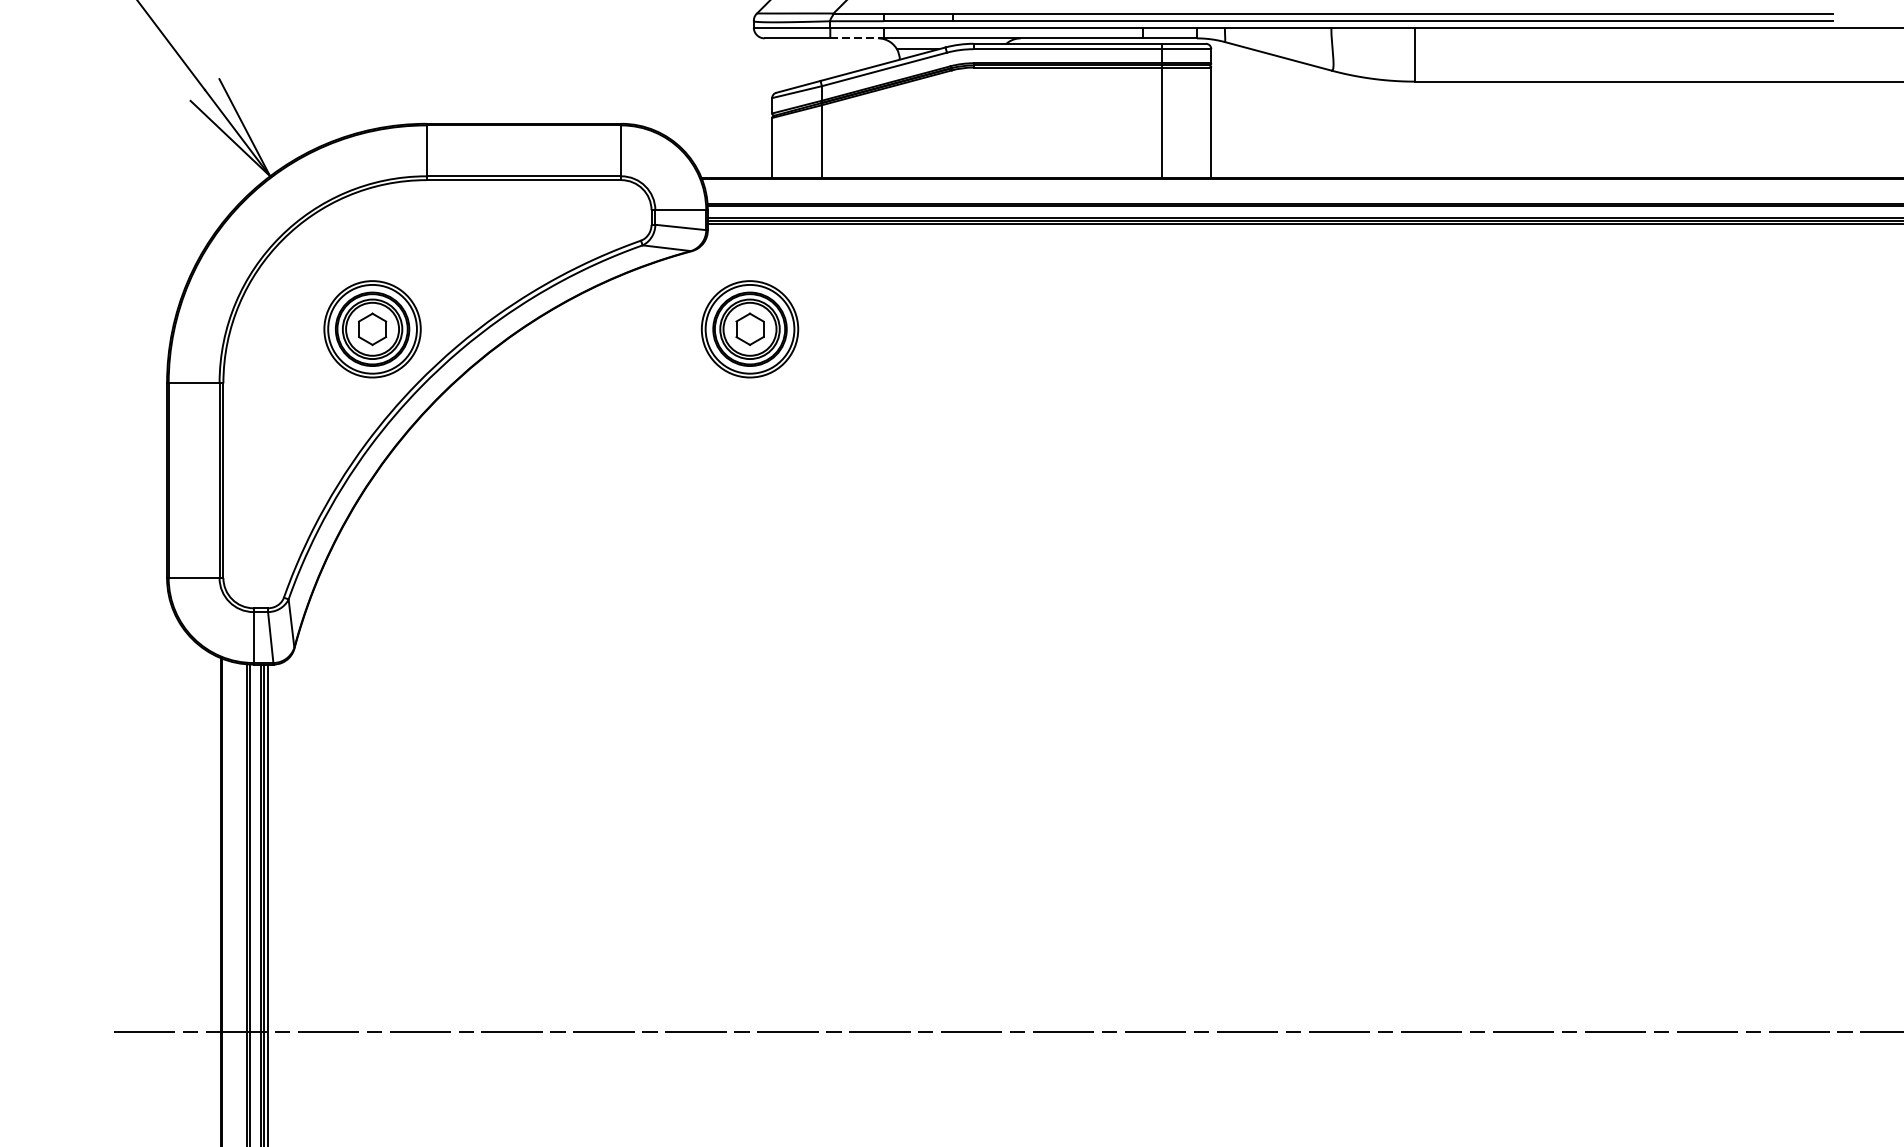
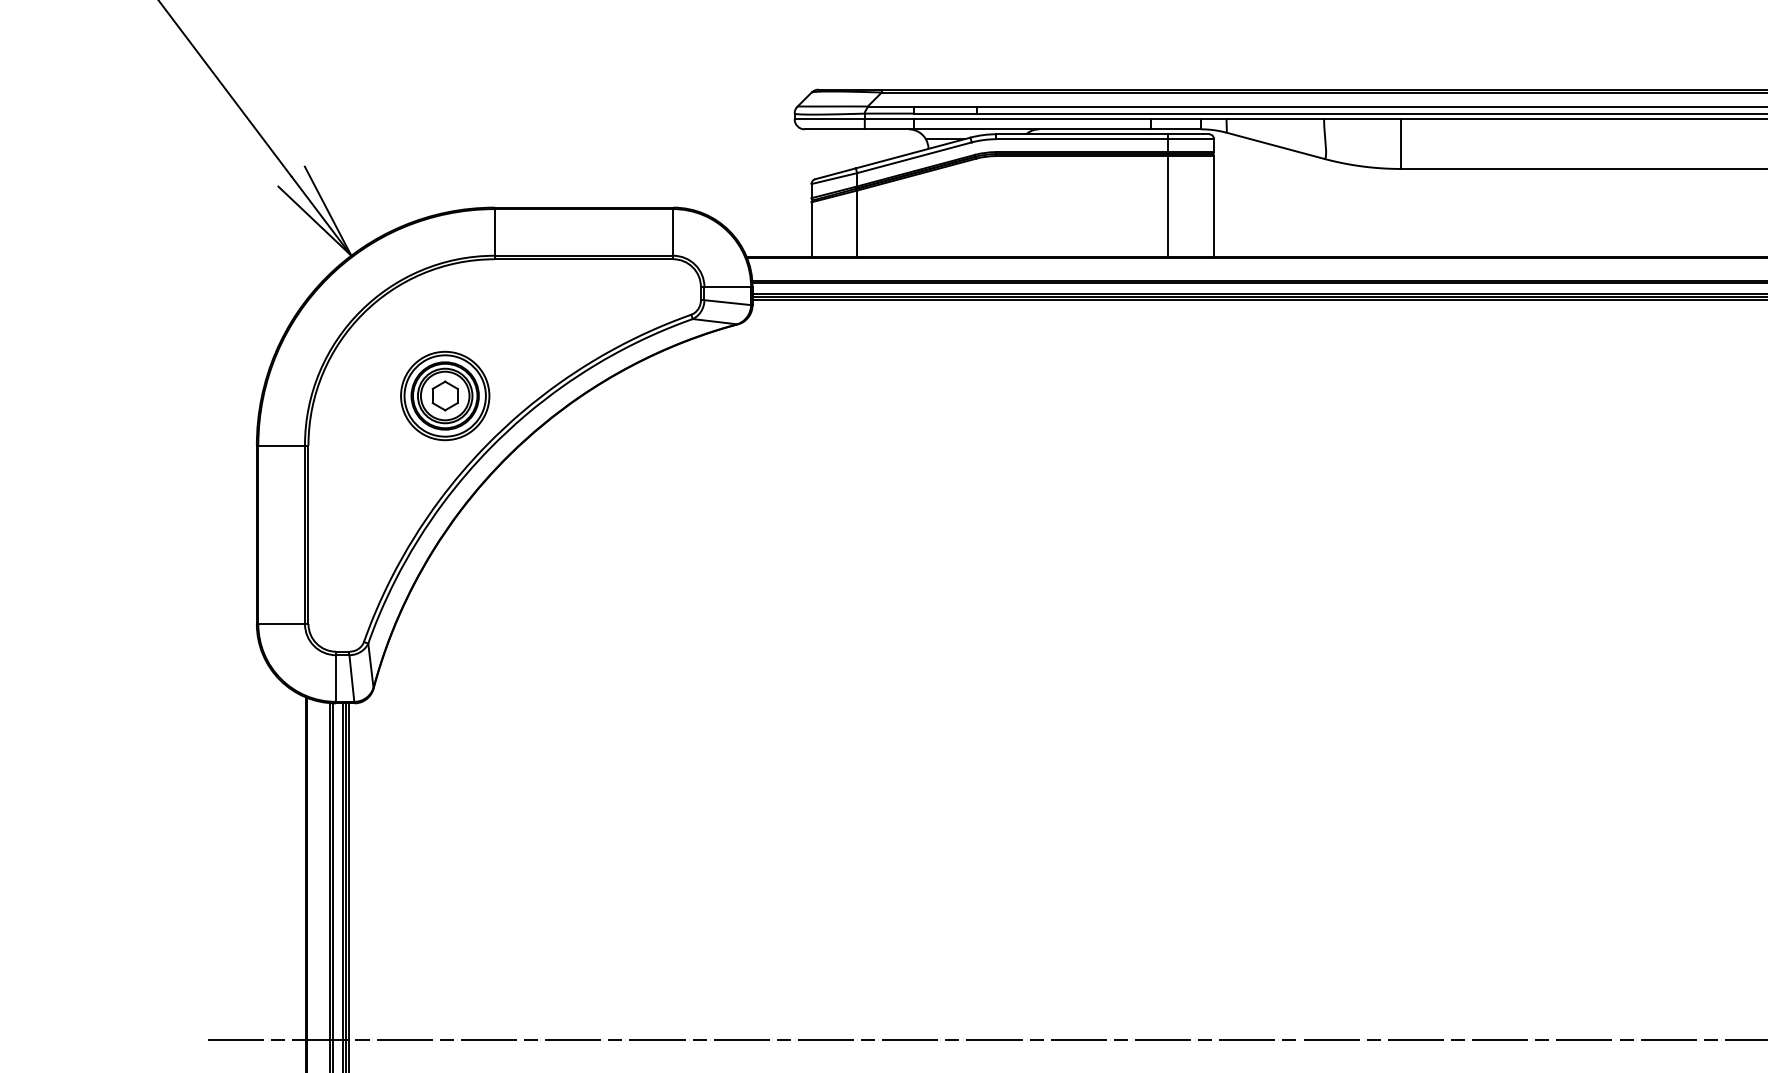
line: (857, 38) -> (889, 129), dashed -> solid
part: (750, 328) -> (791, 395), removed

